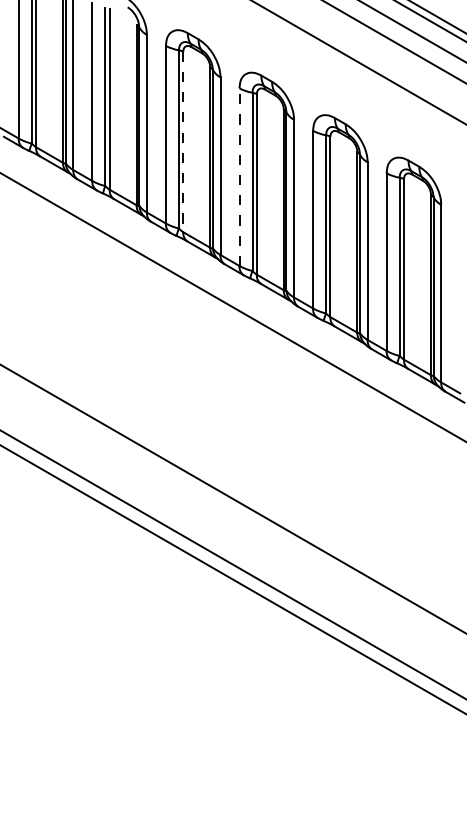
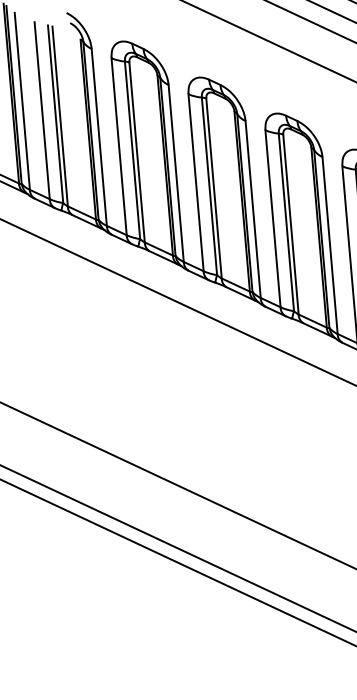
line: (183, 142) -> (137, 152), dashed -> solid
line: (239, 177) -> (196, 183), dashed -> solid

